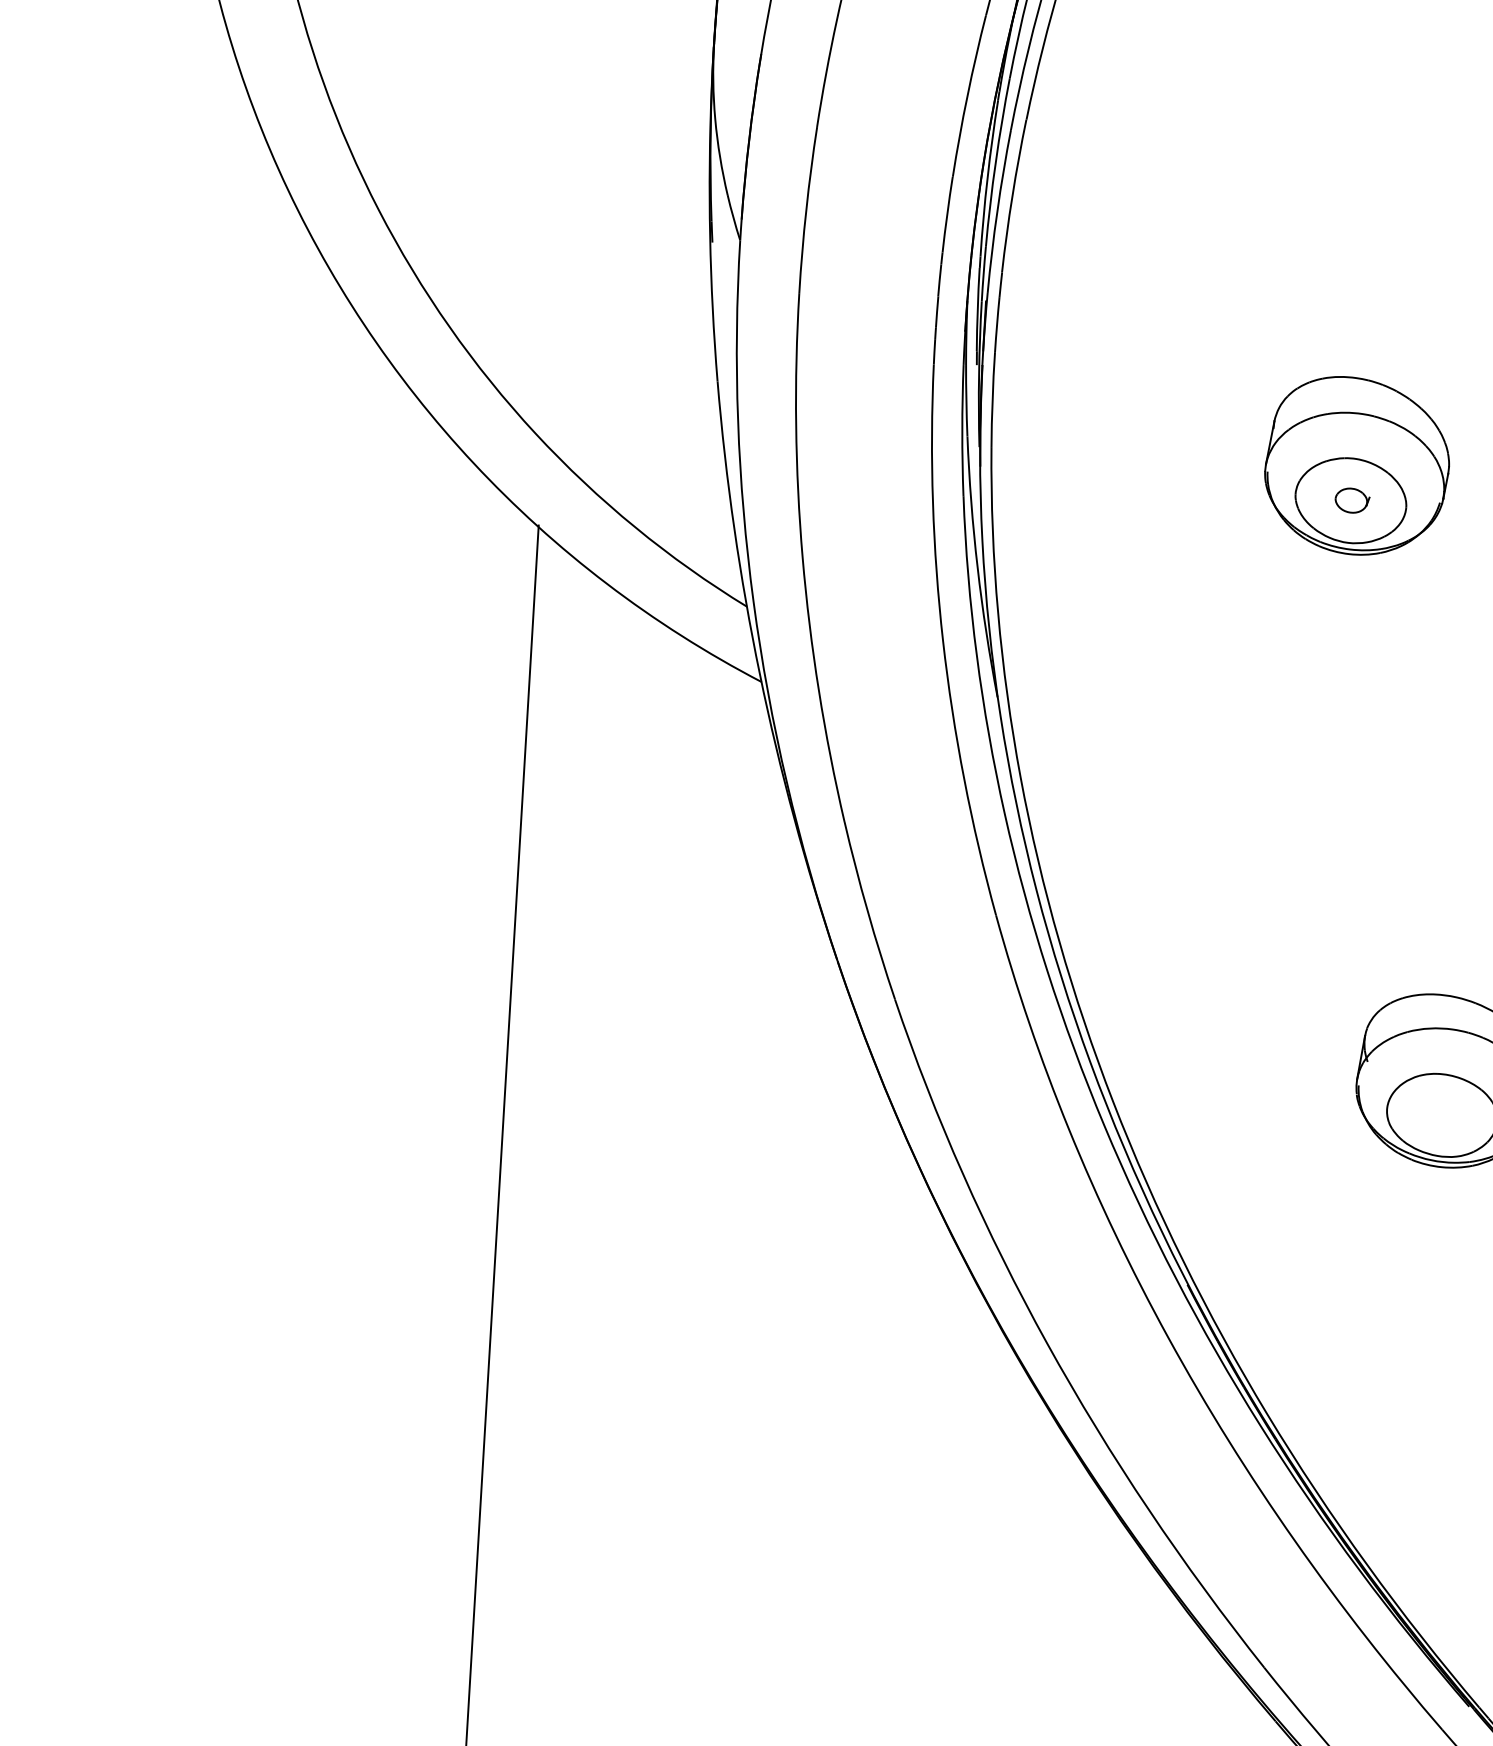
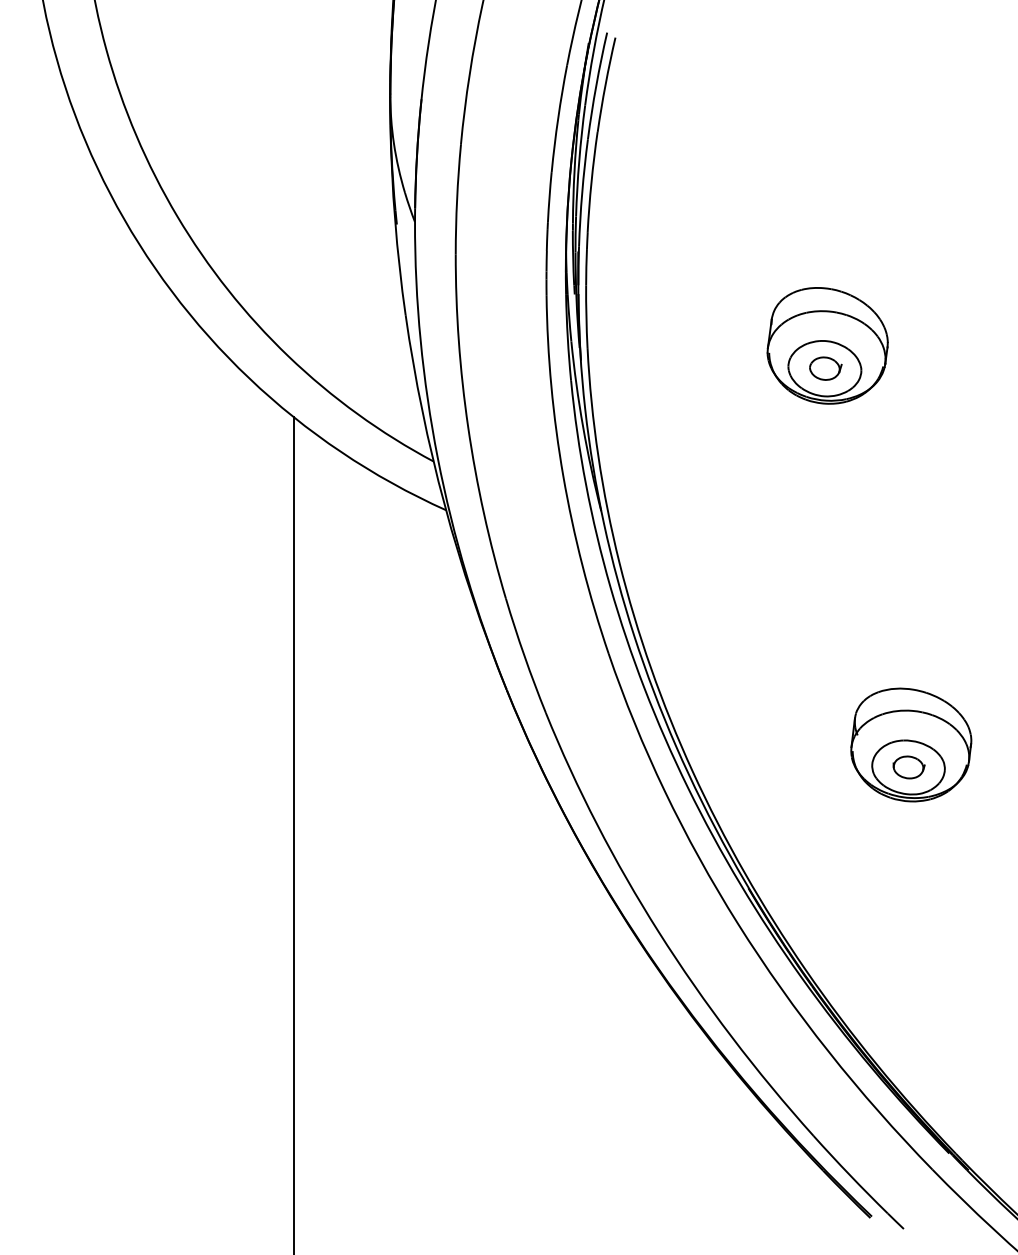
part: (1351, 500) -> (825, 368), size x1.43
part: (1442, 1115) -> (908, 767), added

